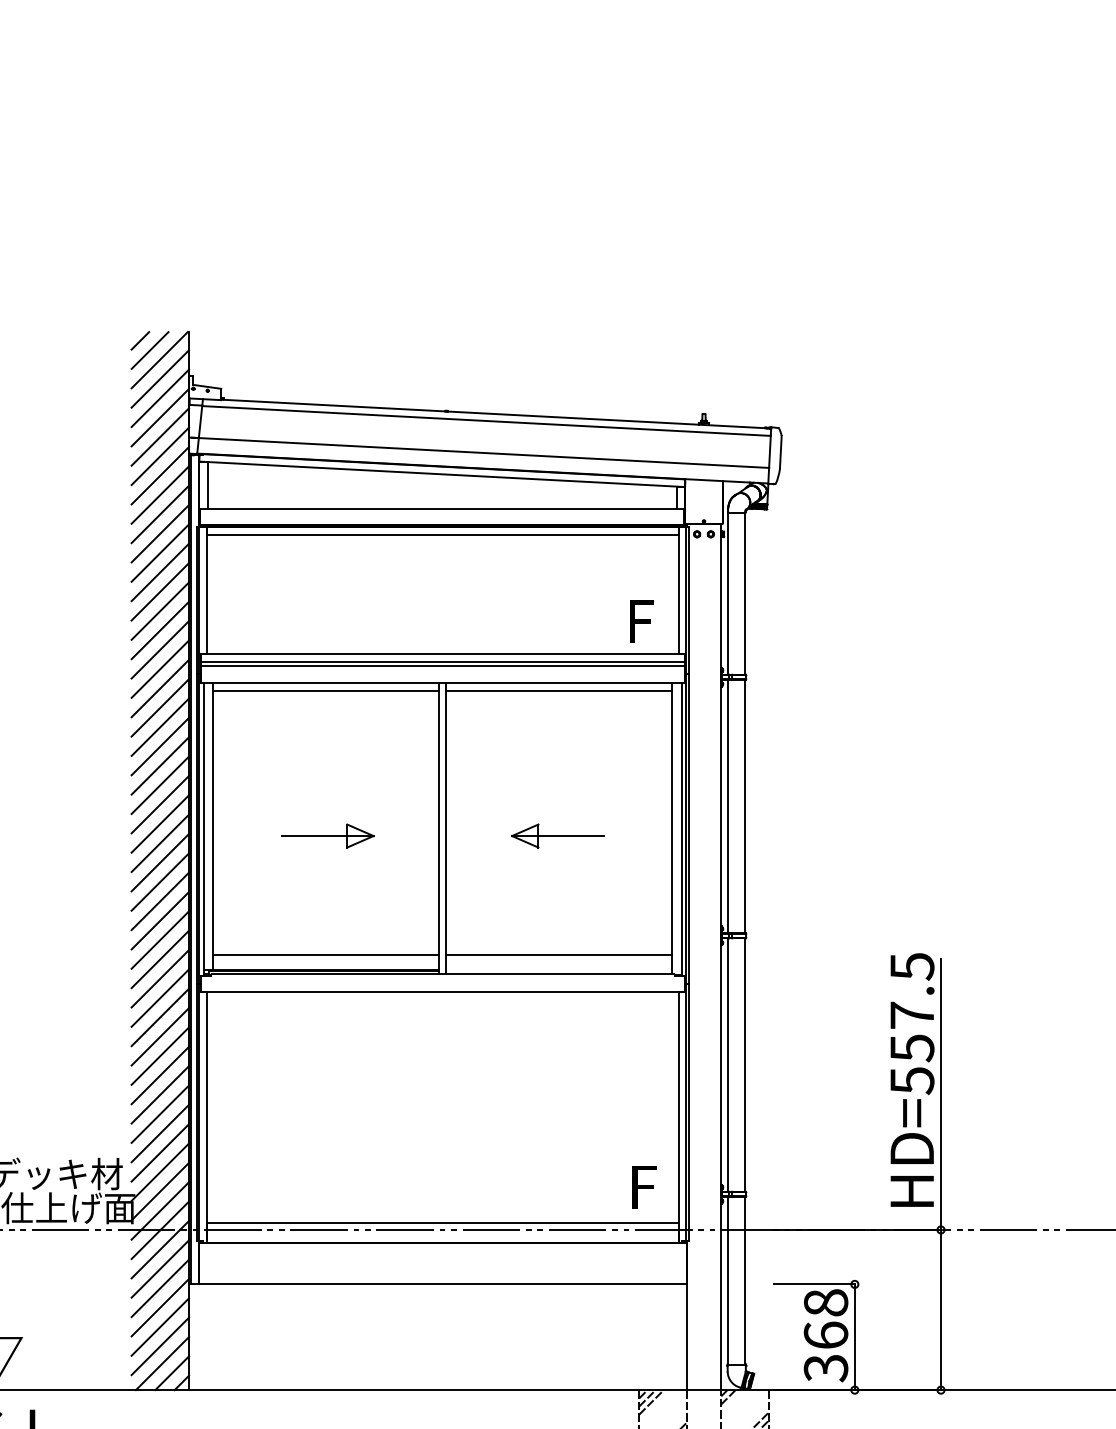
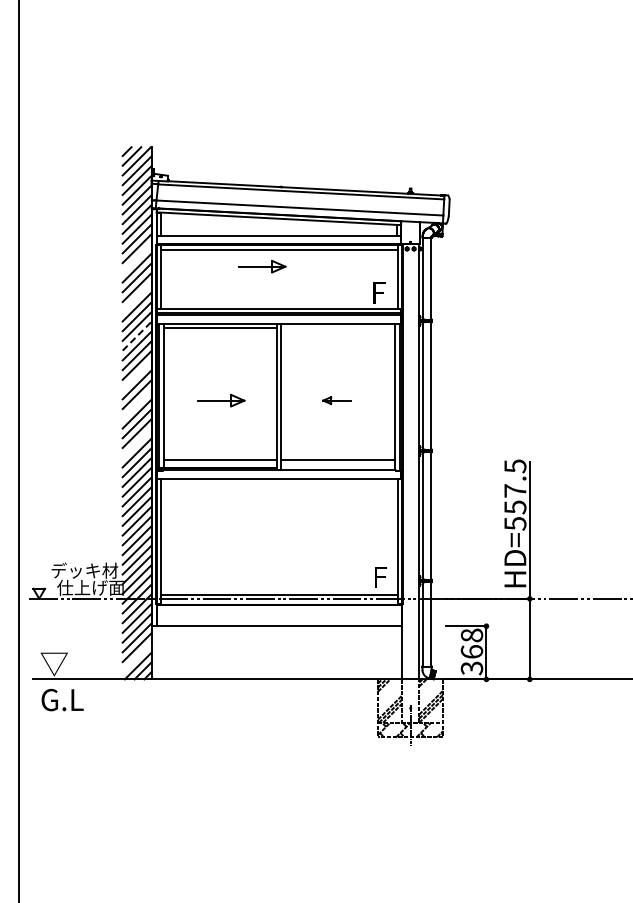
line: (159, 551) -> (136, 257), removed
part: (409, 569) -> (262, 266), added
line: (159, 628) -> (136, 296), removed
line: (558, 690) -> (337, 327), removed
line: (161, 706) -> (137, 335), solid -> dashed
line: (159, 783) -> (136, 374), removed
part: (556, 835) -> (336, 400), size x0.6
line: (159, 841) -> (136, 403), removed
line: (159, 919) -> (136, 442), removed
line: (159, 1344) -> (136, 656), removed

